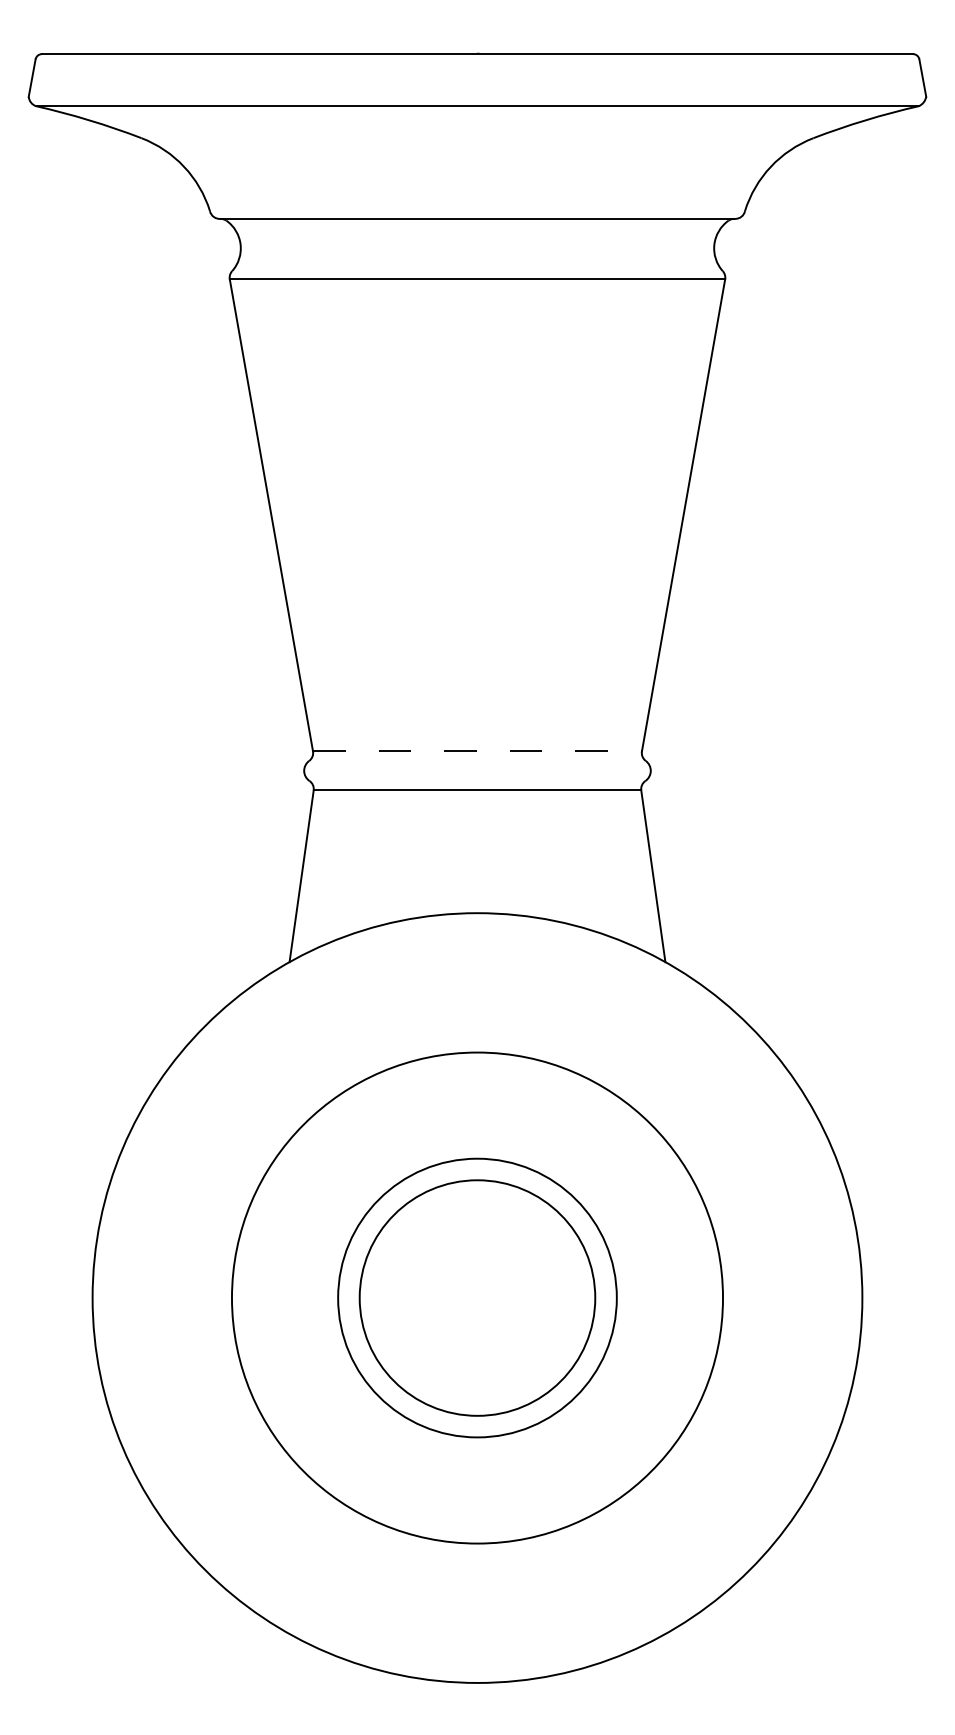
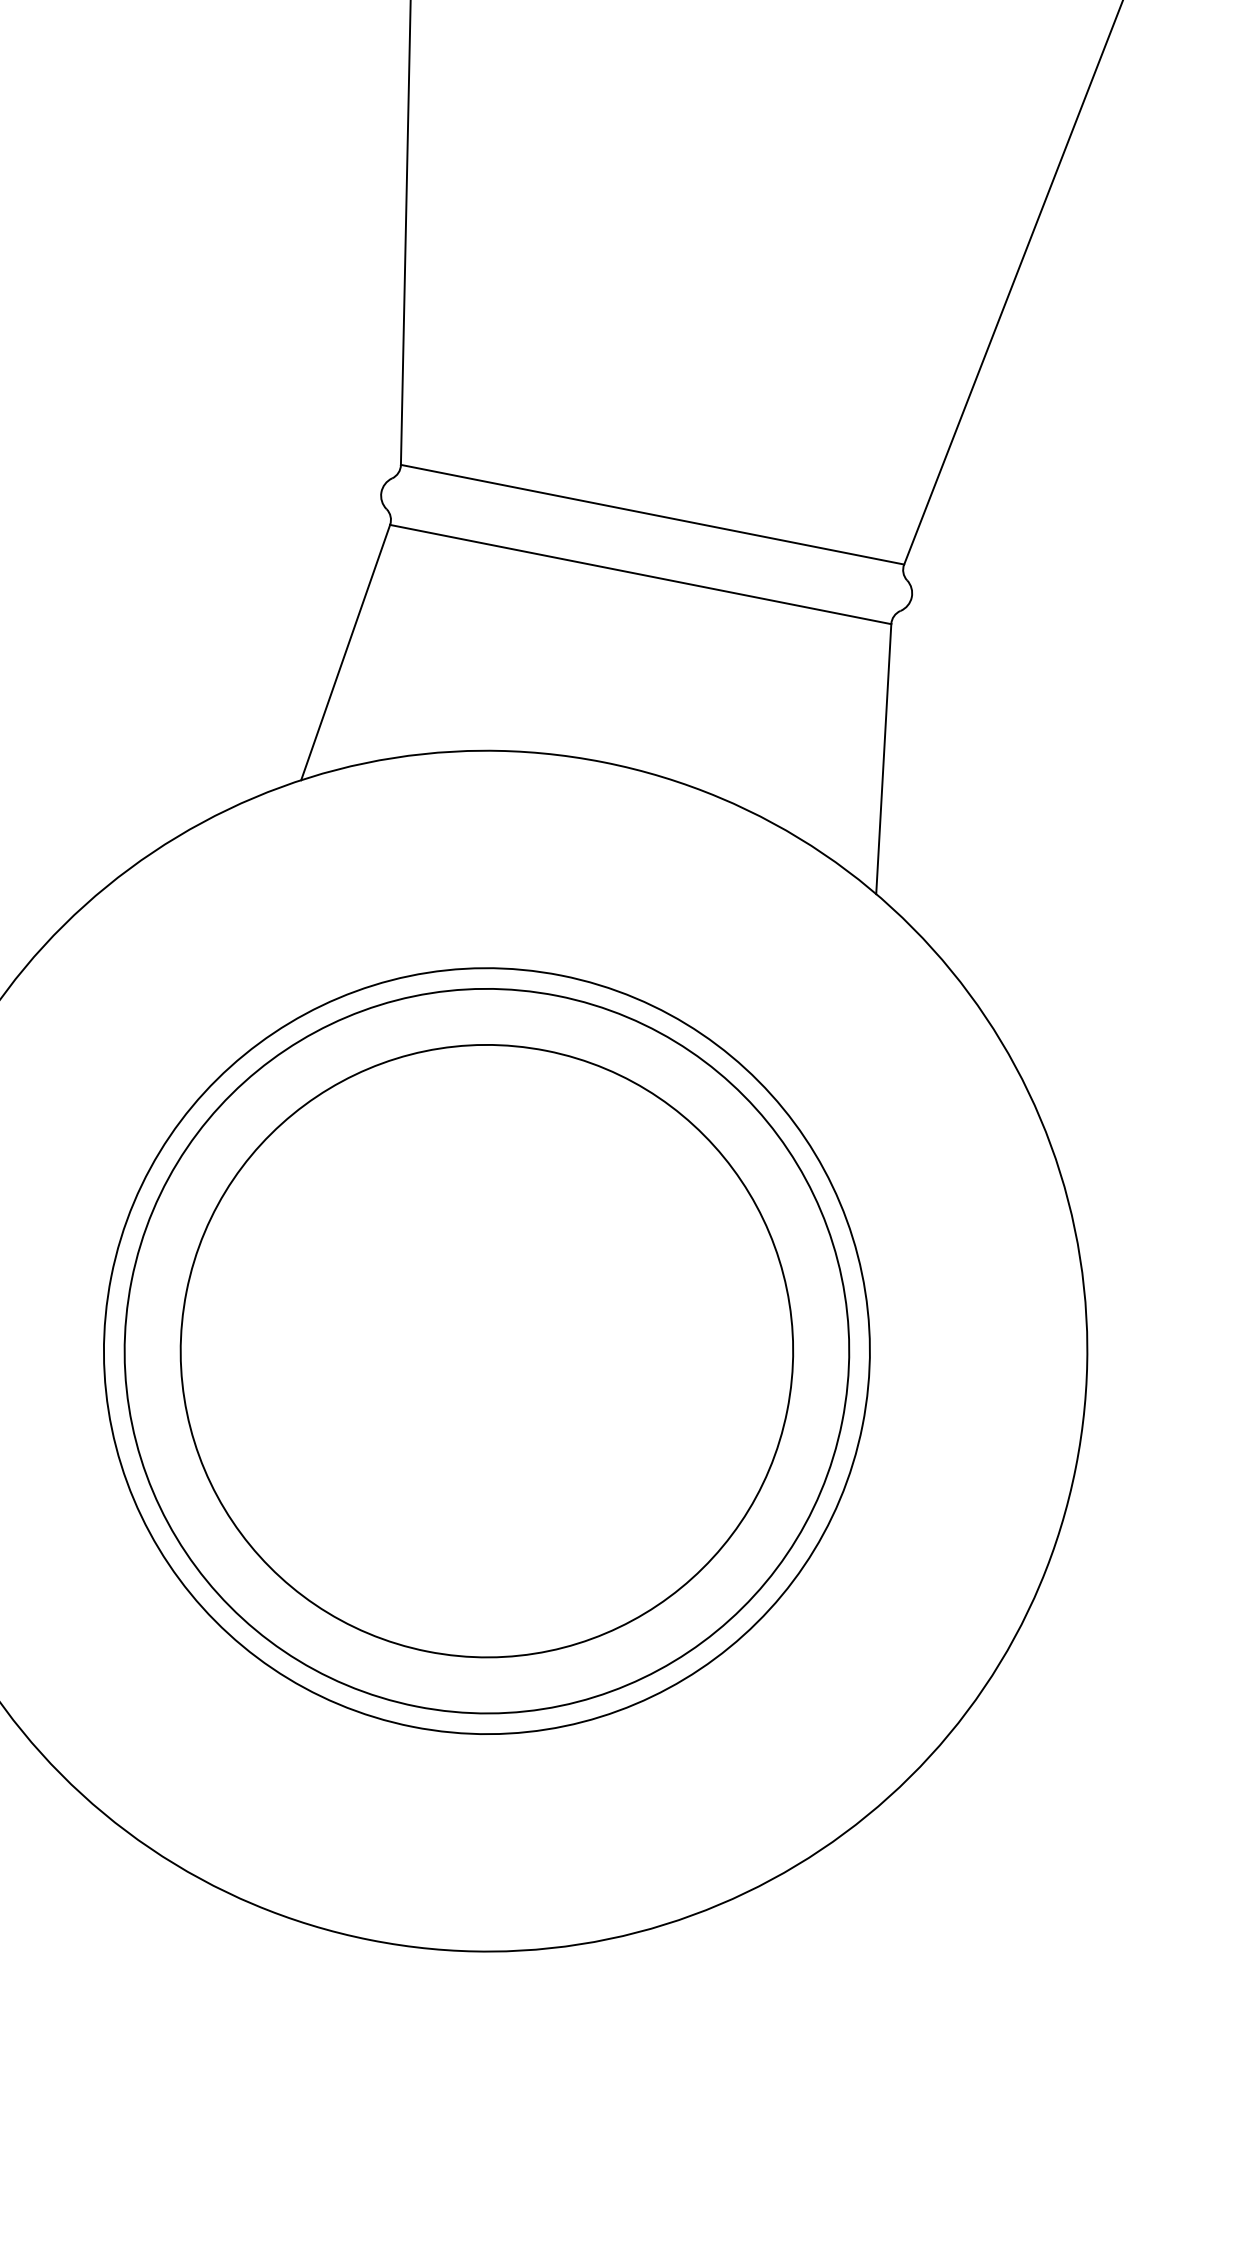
line: (477, 751) -> (652, 514), dashed -> solid
circle: (477, 1297) -> (487, 1350), size x1.67
circle: (477, 1297) -> (487, 1350), size x1.67

